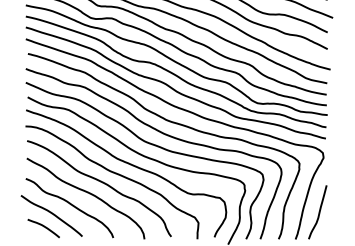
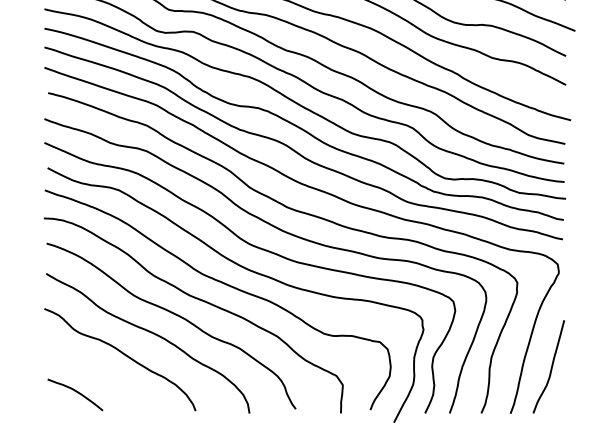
curve: (51, 214) -> (88, 370), removed

